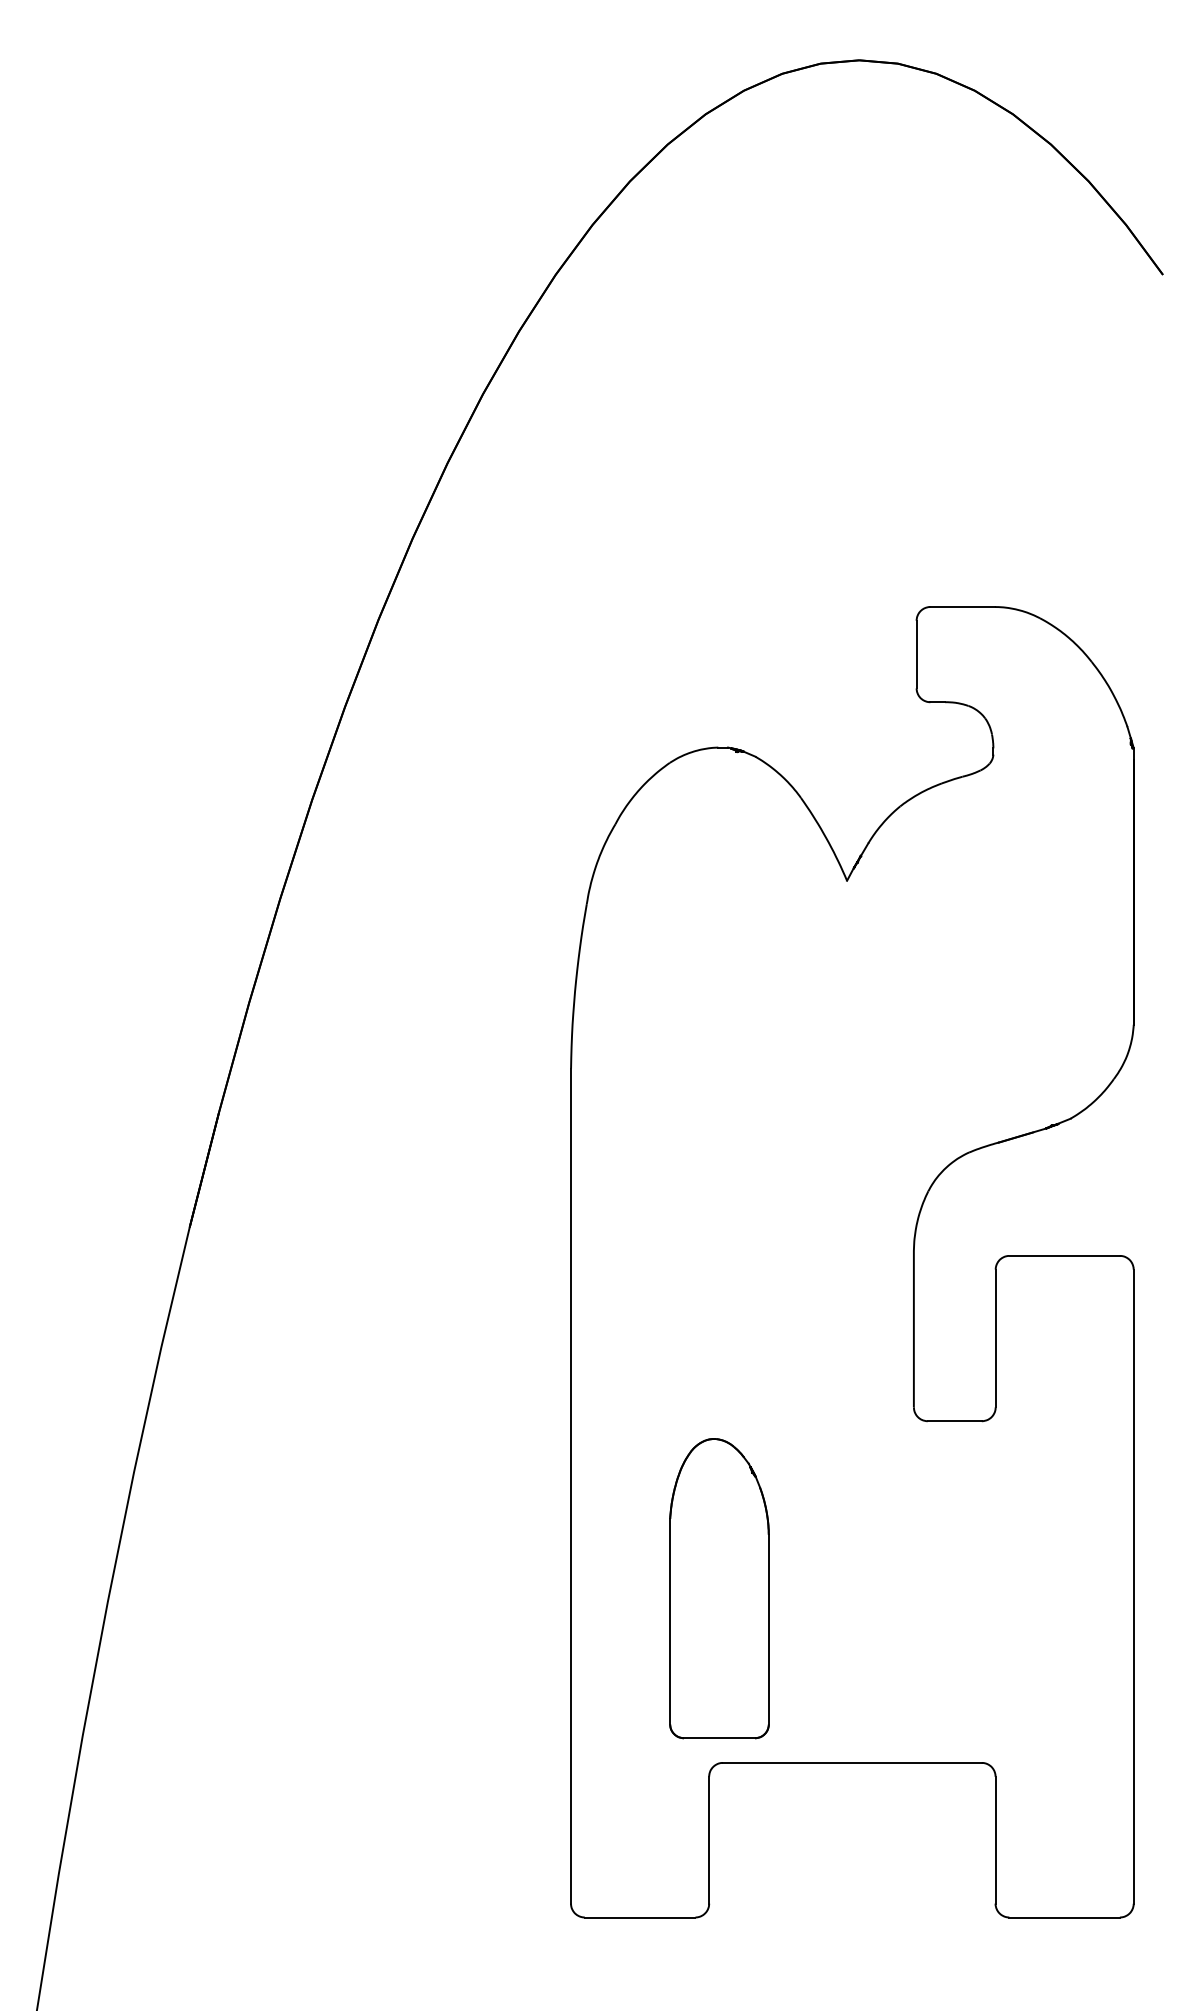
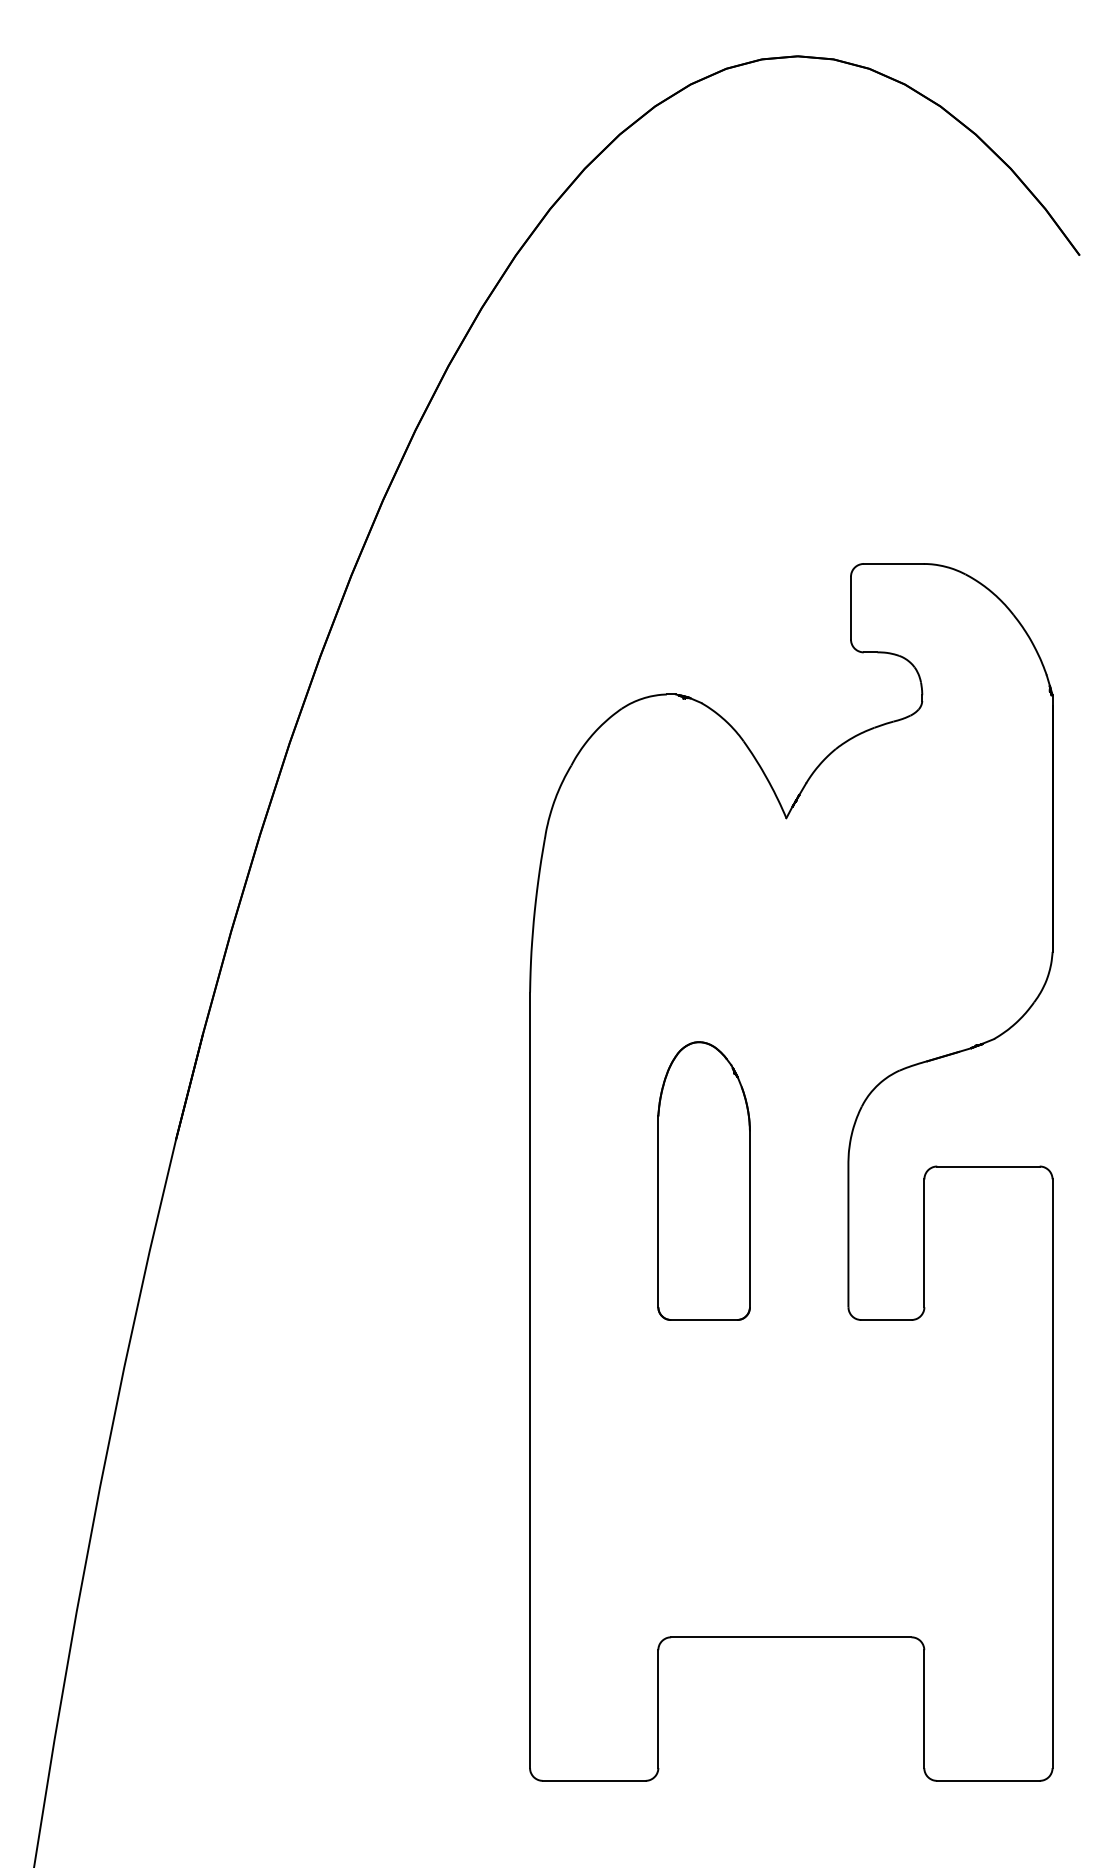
part: (719, 1588) -> (704, 1181), moved

